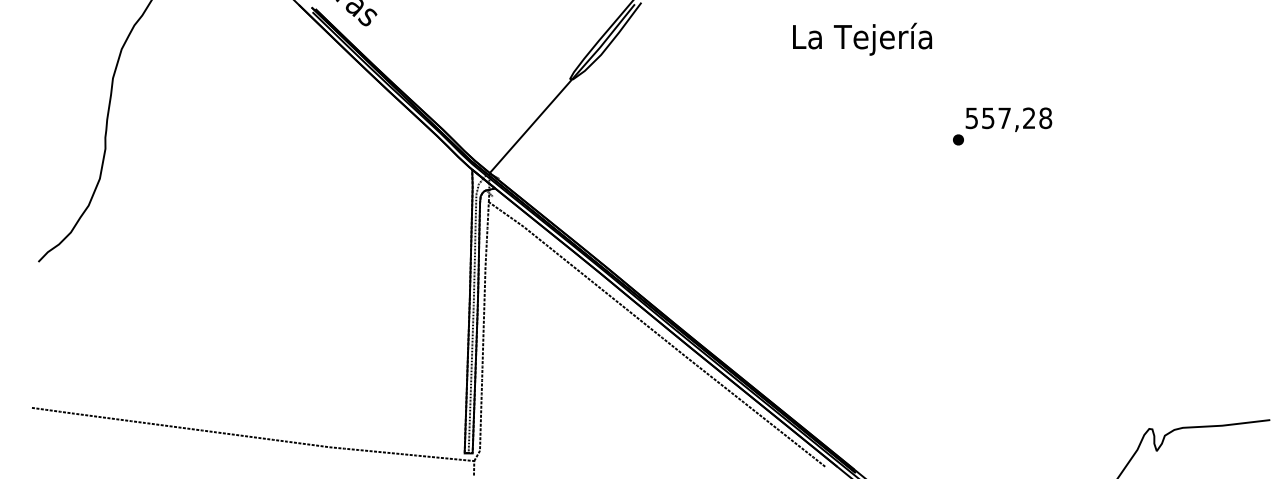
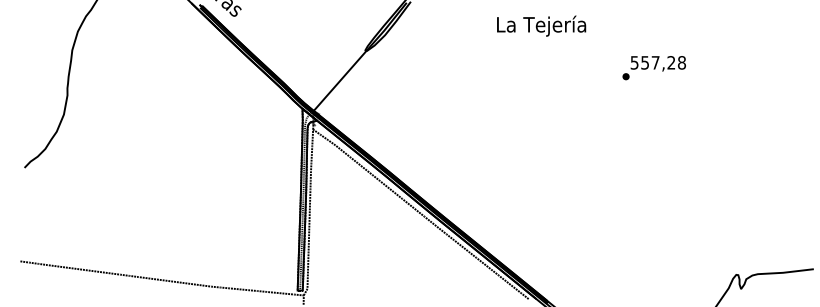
text: (862, 38) -> (541, 25), moved
text: (1001, 127) -> (653, 68), moved

